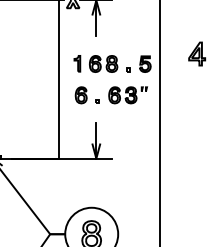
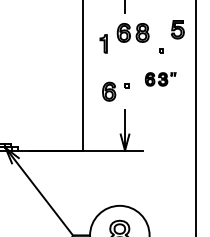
part: (103, 63) -> (133, 32), moved
part: (145, 63) -> (178, 28), moved
part: (80, 95) -> (108, 91), moved
part: (127, 95) -> (160, 79), size x0.7

